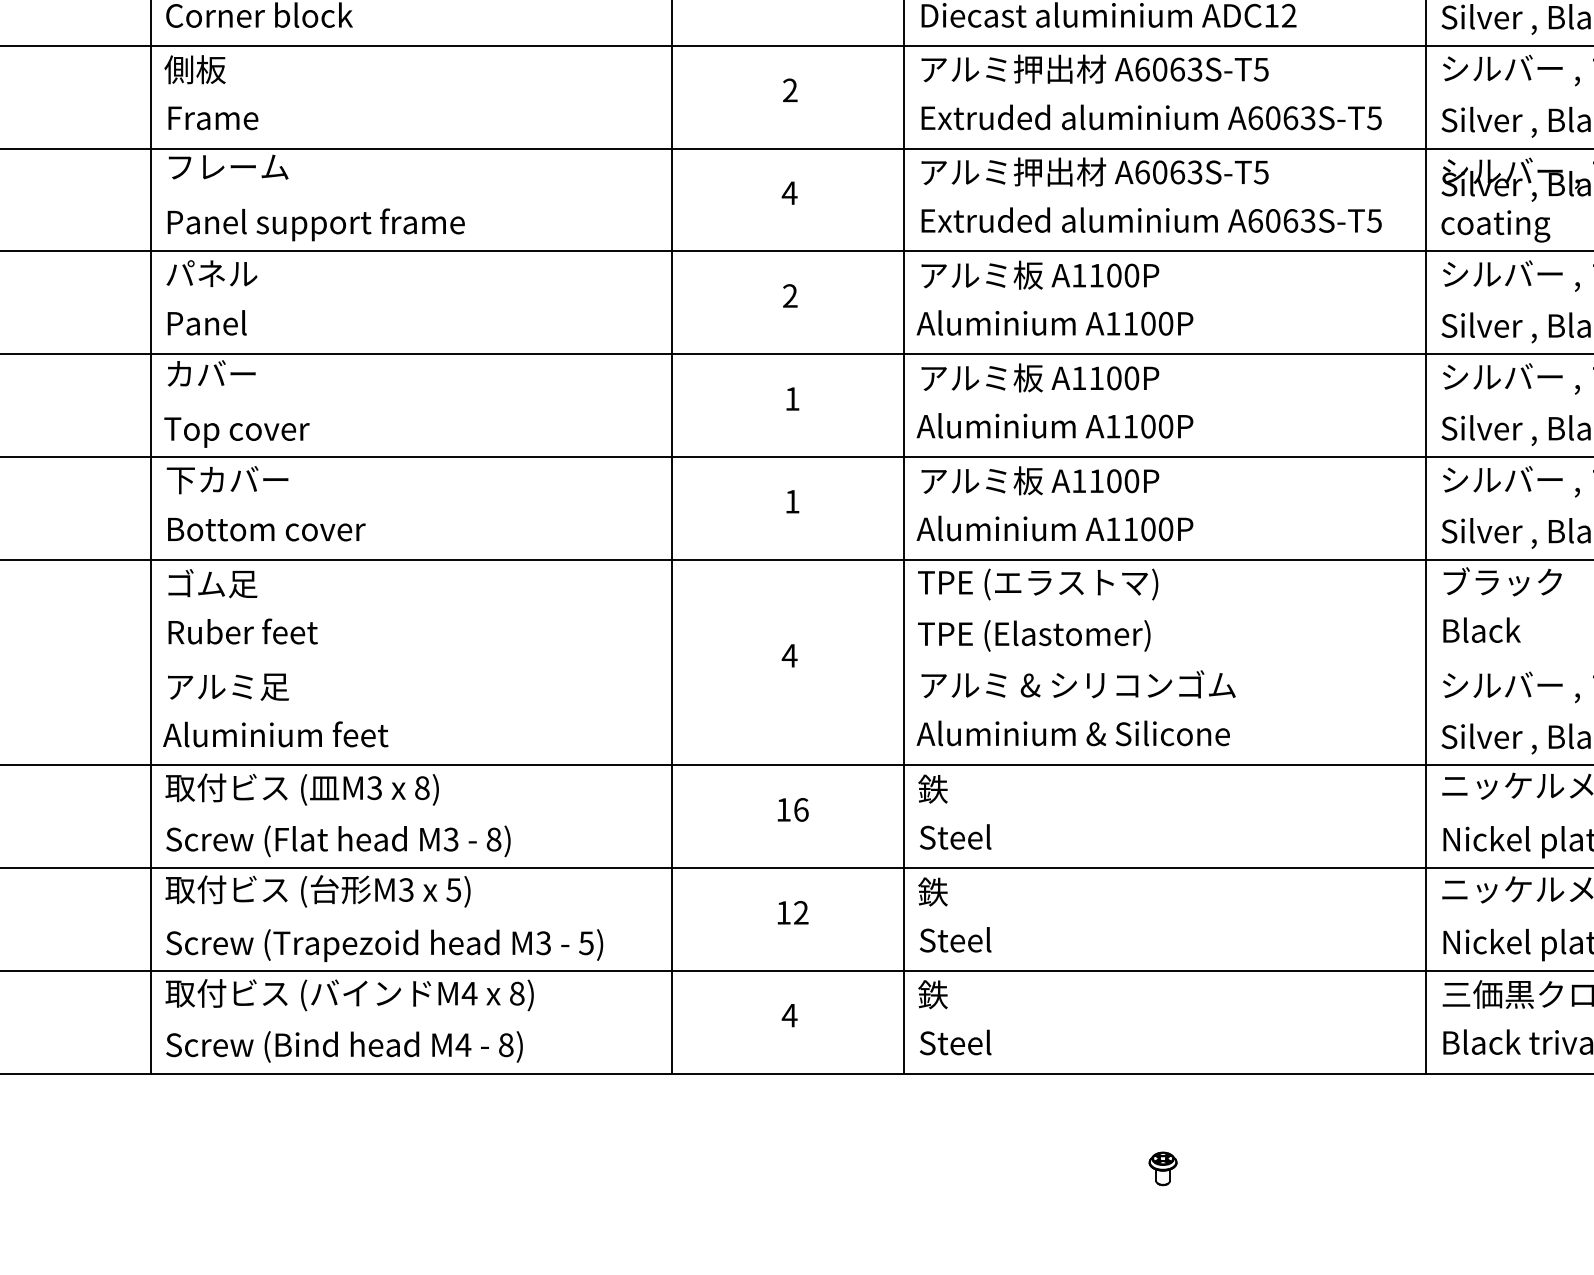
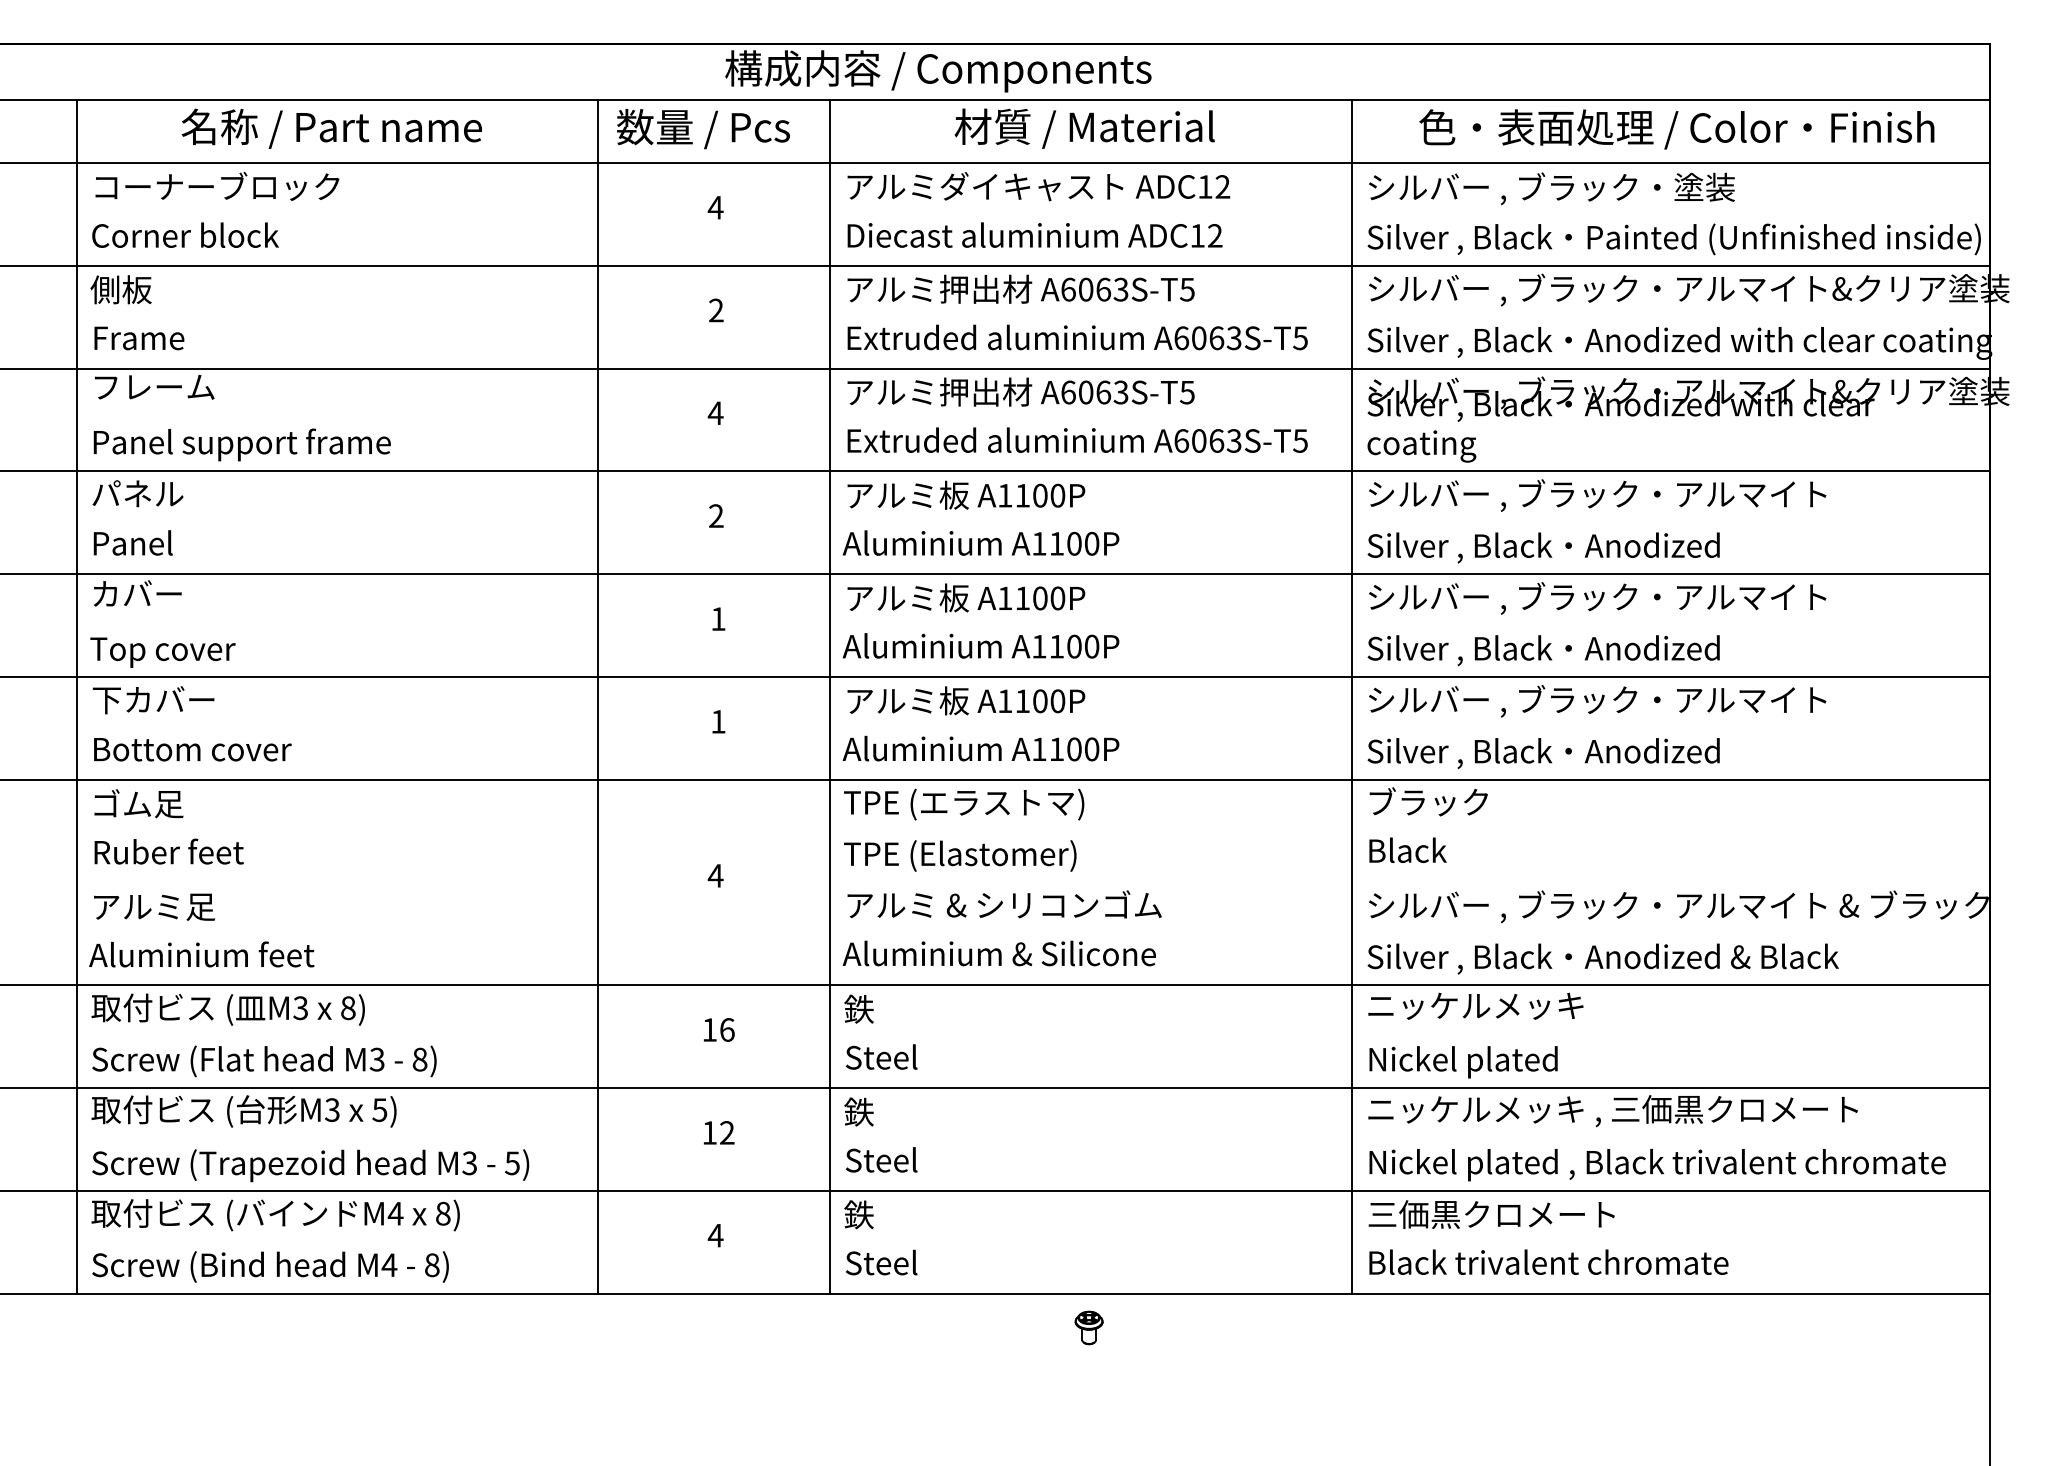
part: (1162, 1168) -> (1088, 1327), moved

